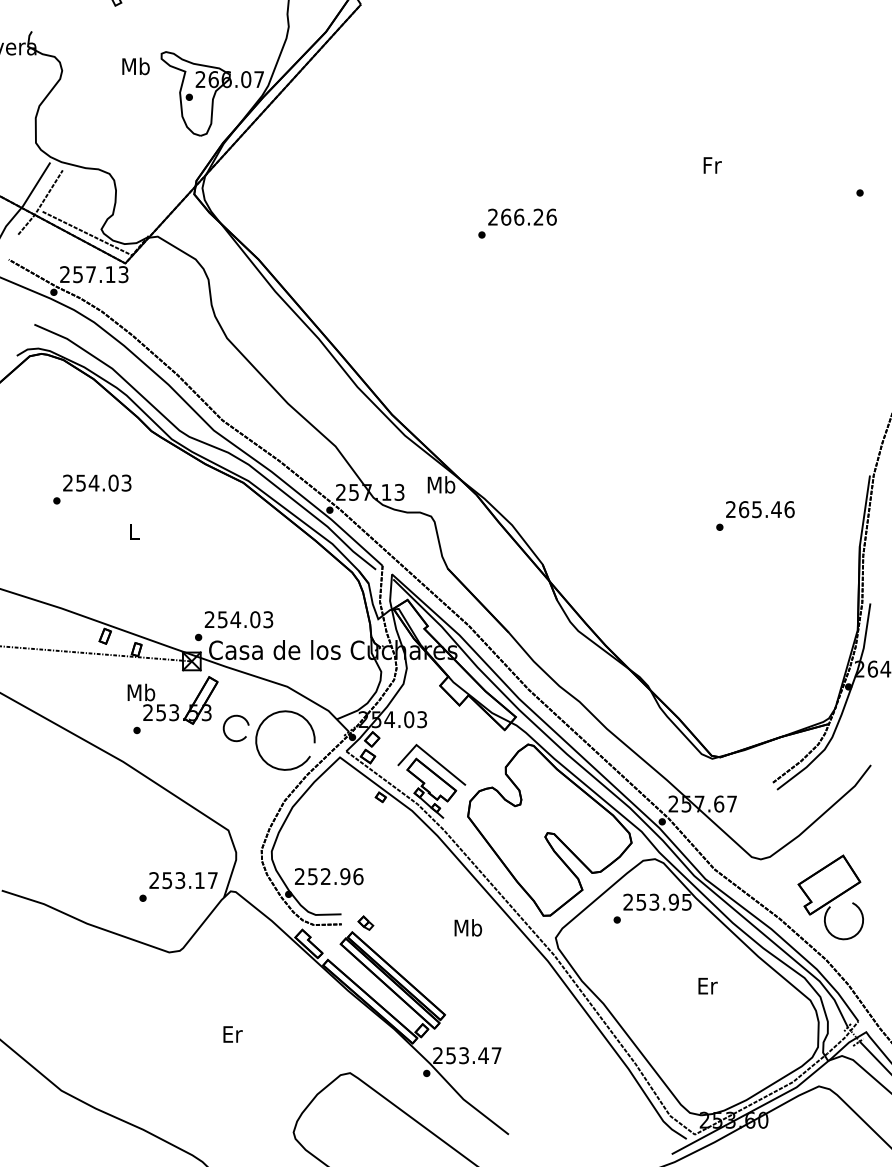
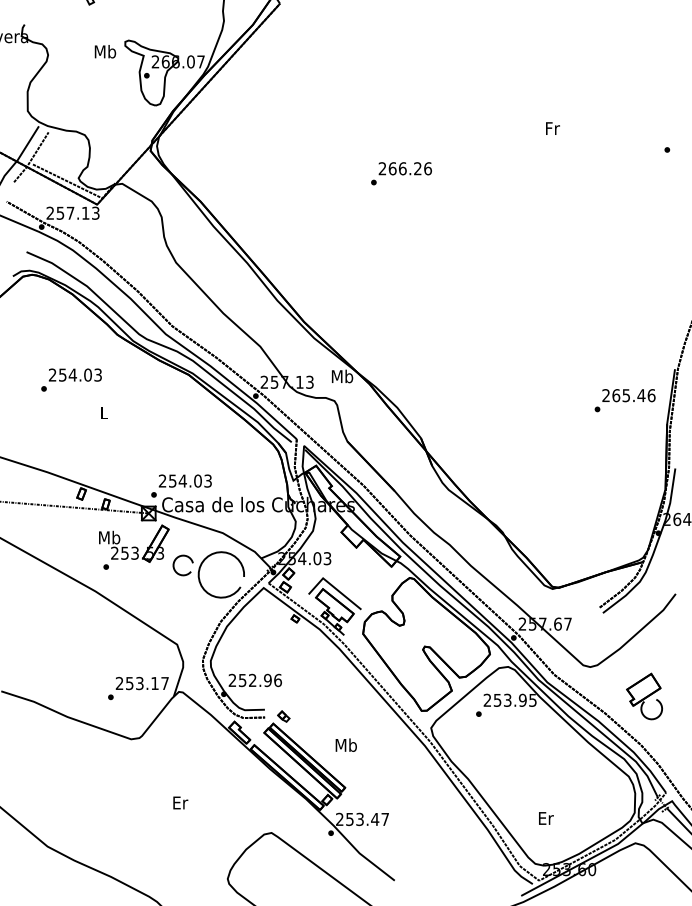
text: (754, 515) -> (624, 400), moved
part: (830, 897) -> (644, 696), size x0.7
text: (467, 926) -> (345, 744), moved
text: (708, 986) -> (546, 818), moved

